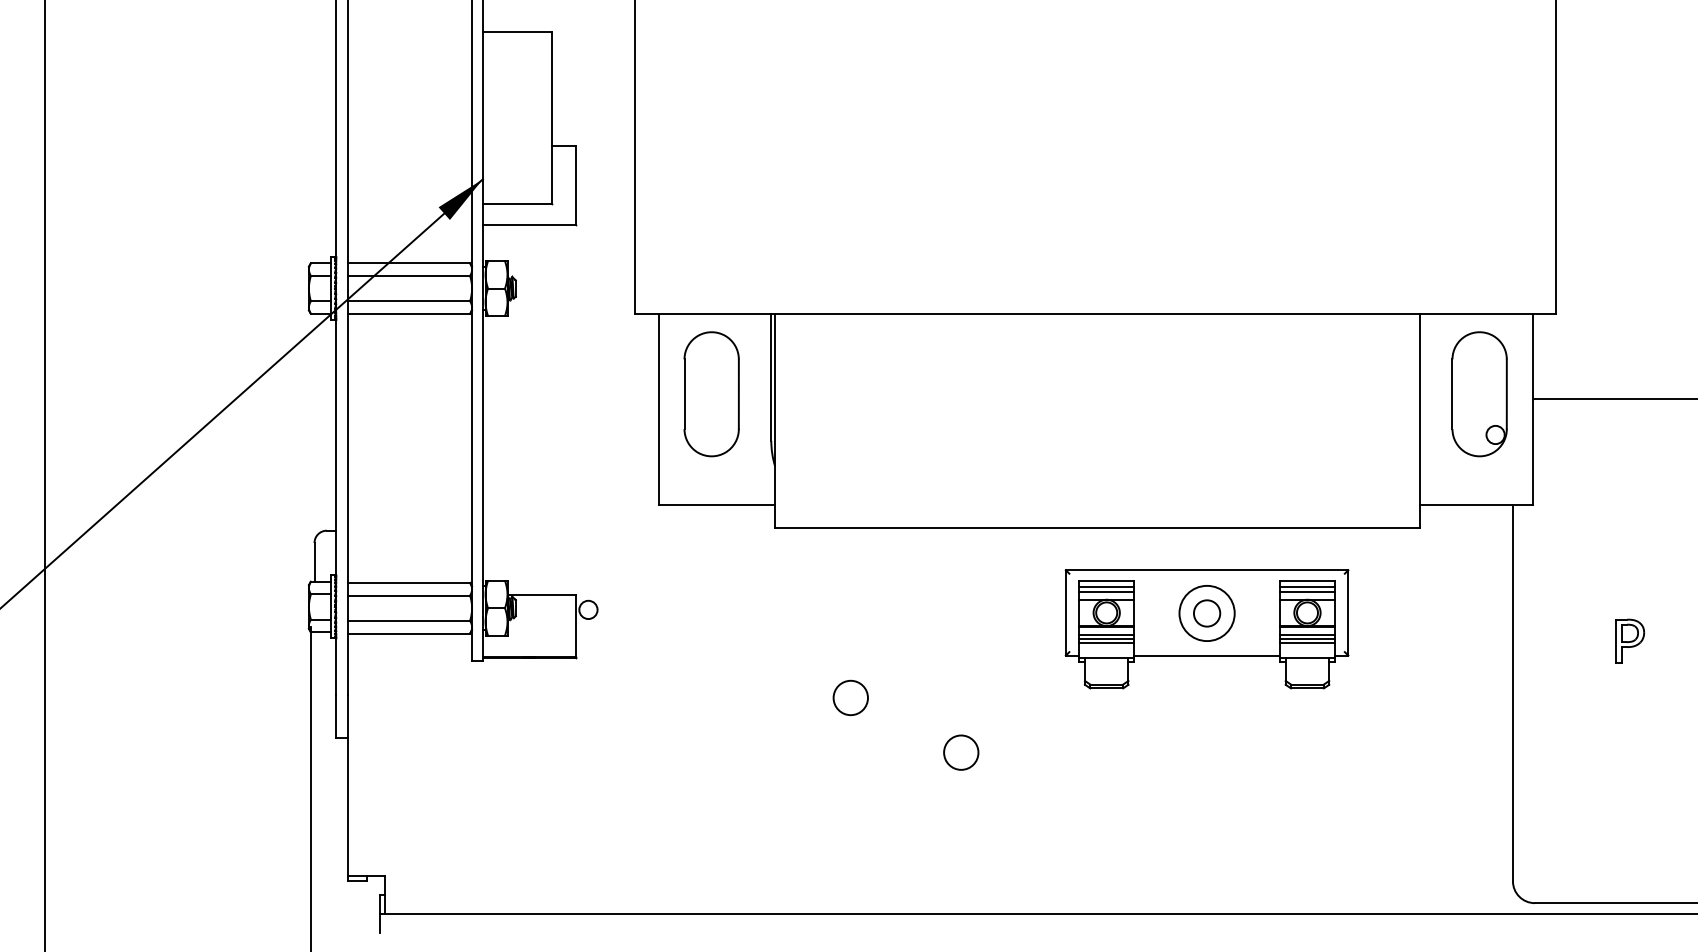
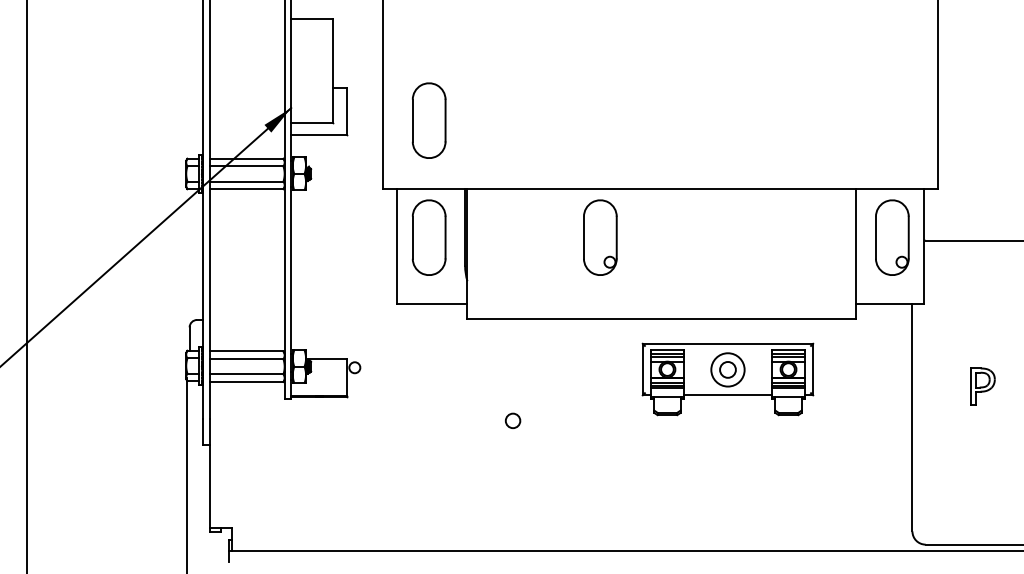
part: (710, 199) -> (428, 120), added
part: (995, 393) -> (600, 237), added
part: (1630, 640) -> (983, 386), size x1.4
circle: (849, 697) -> (512, 420), size x0.7
circle: (960, 752) -> (579, 453), removed

